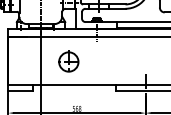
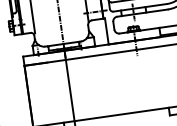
part: (68, 61) -> (105, 86), removed

